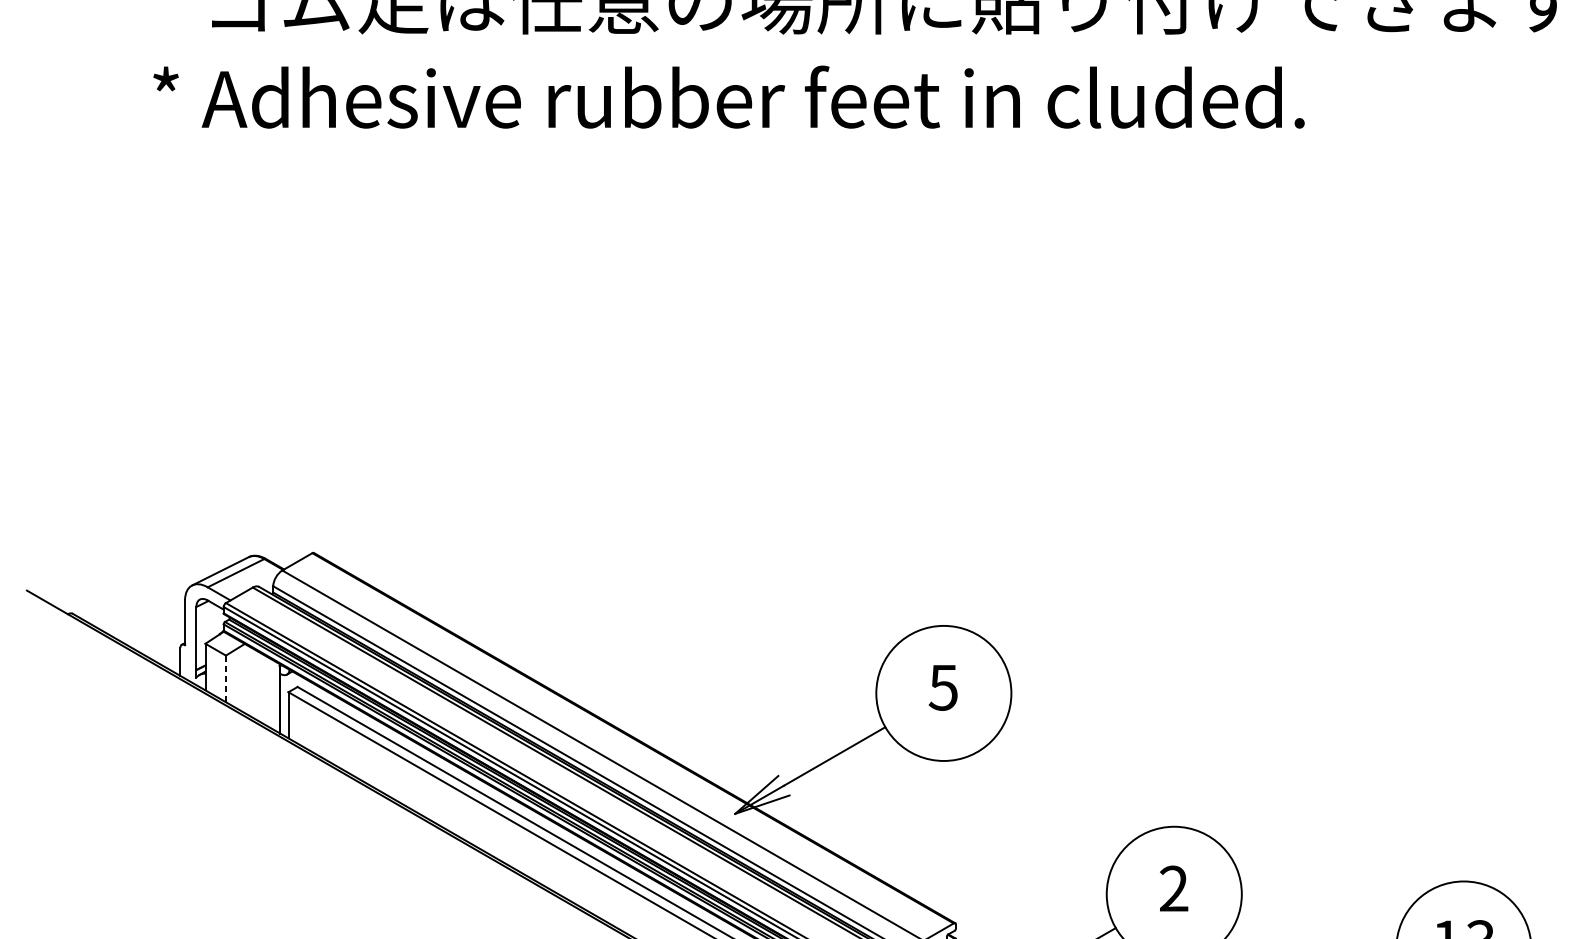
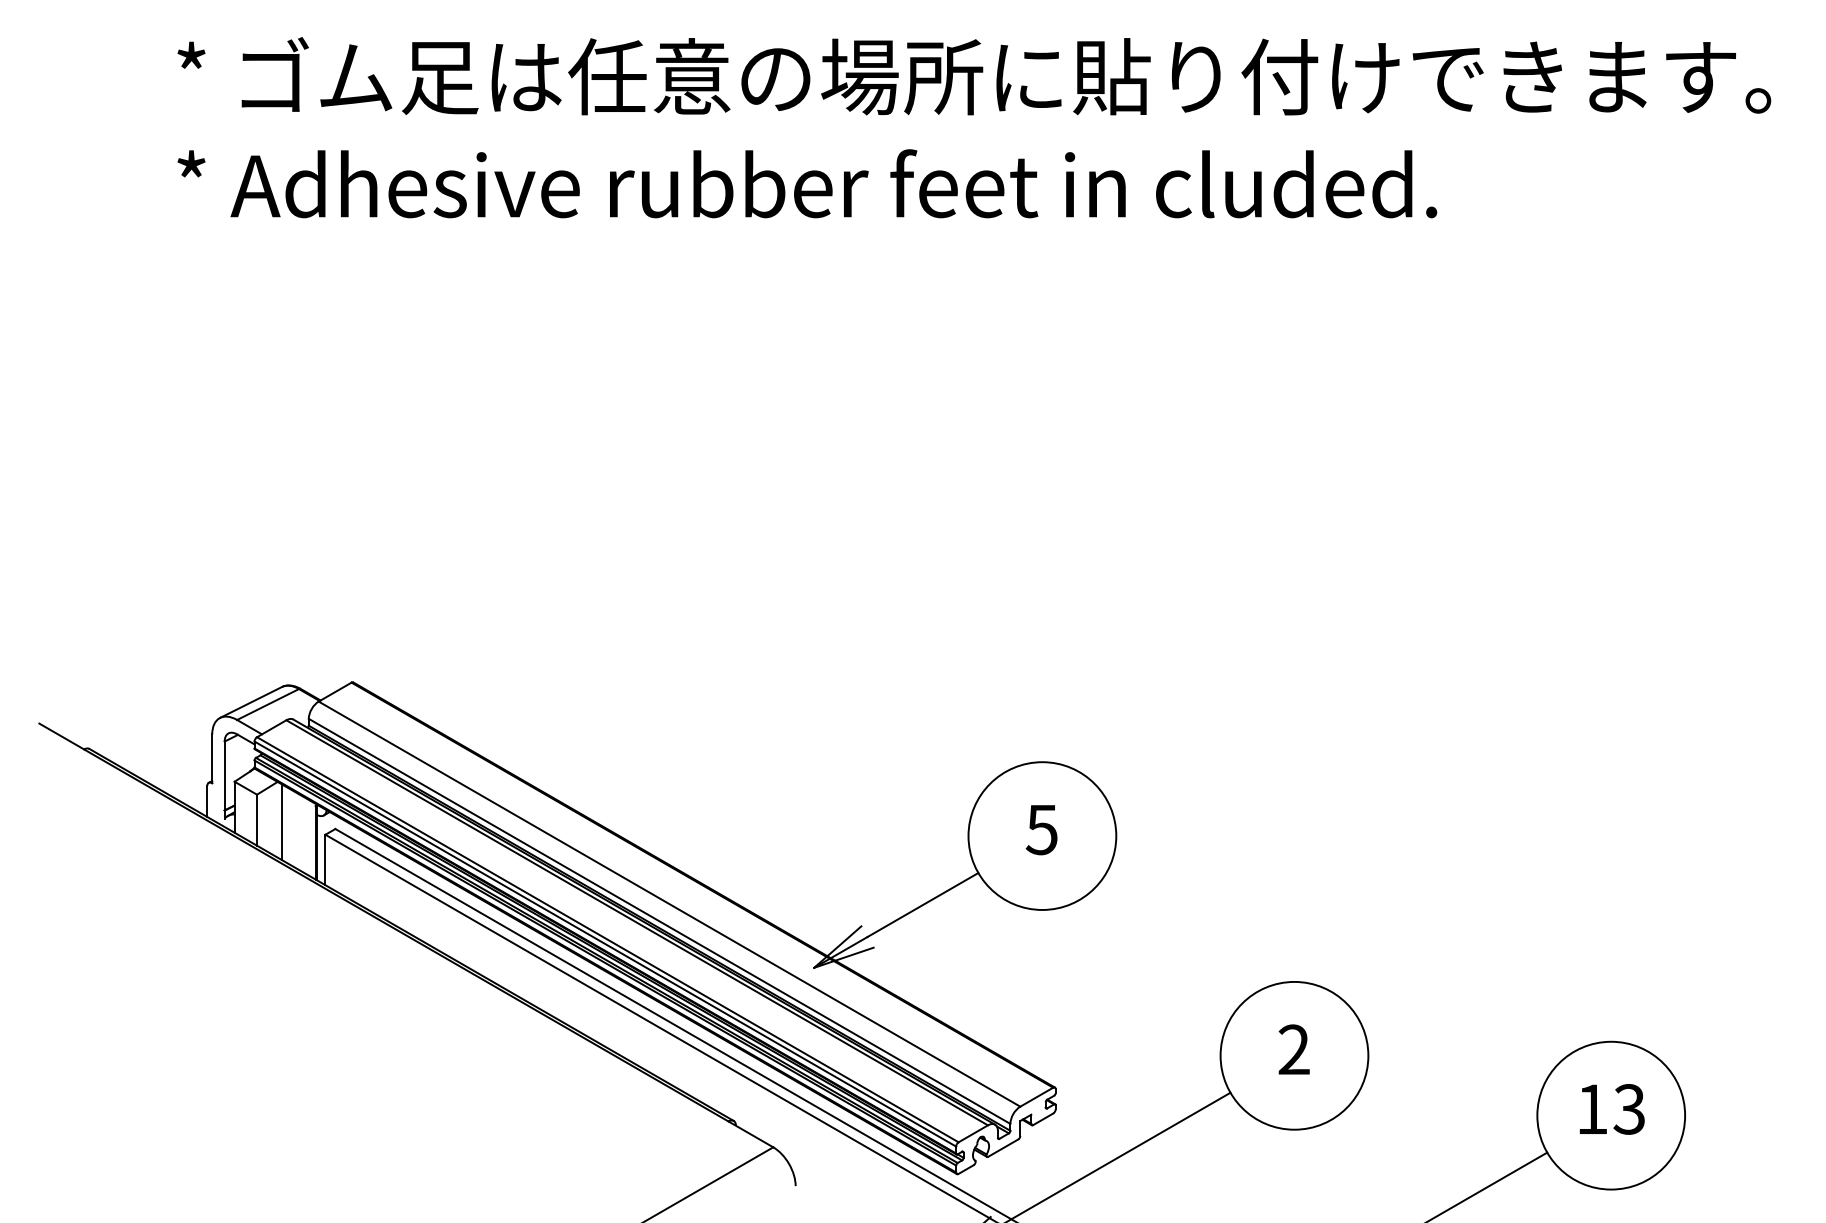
line: (226, 679) -> (257, 820), dashed -> solid
line: (248, 681) -> (281, 822), added

